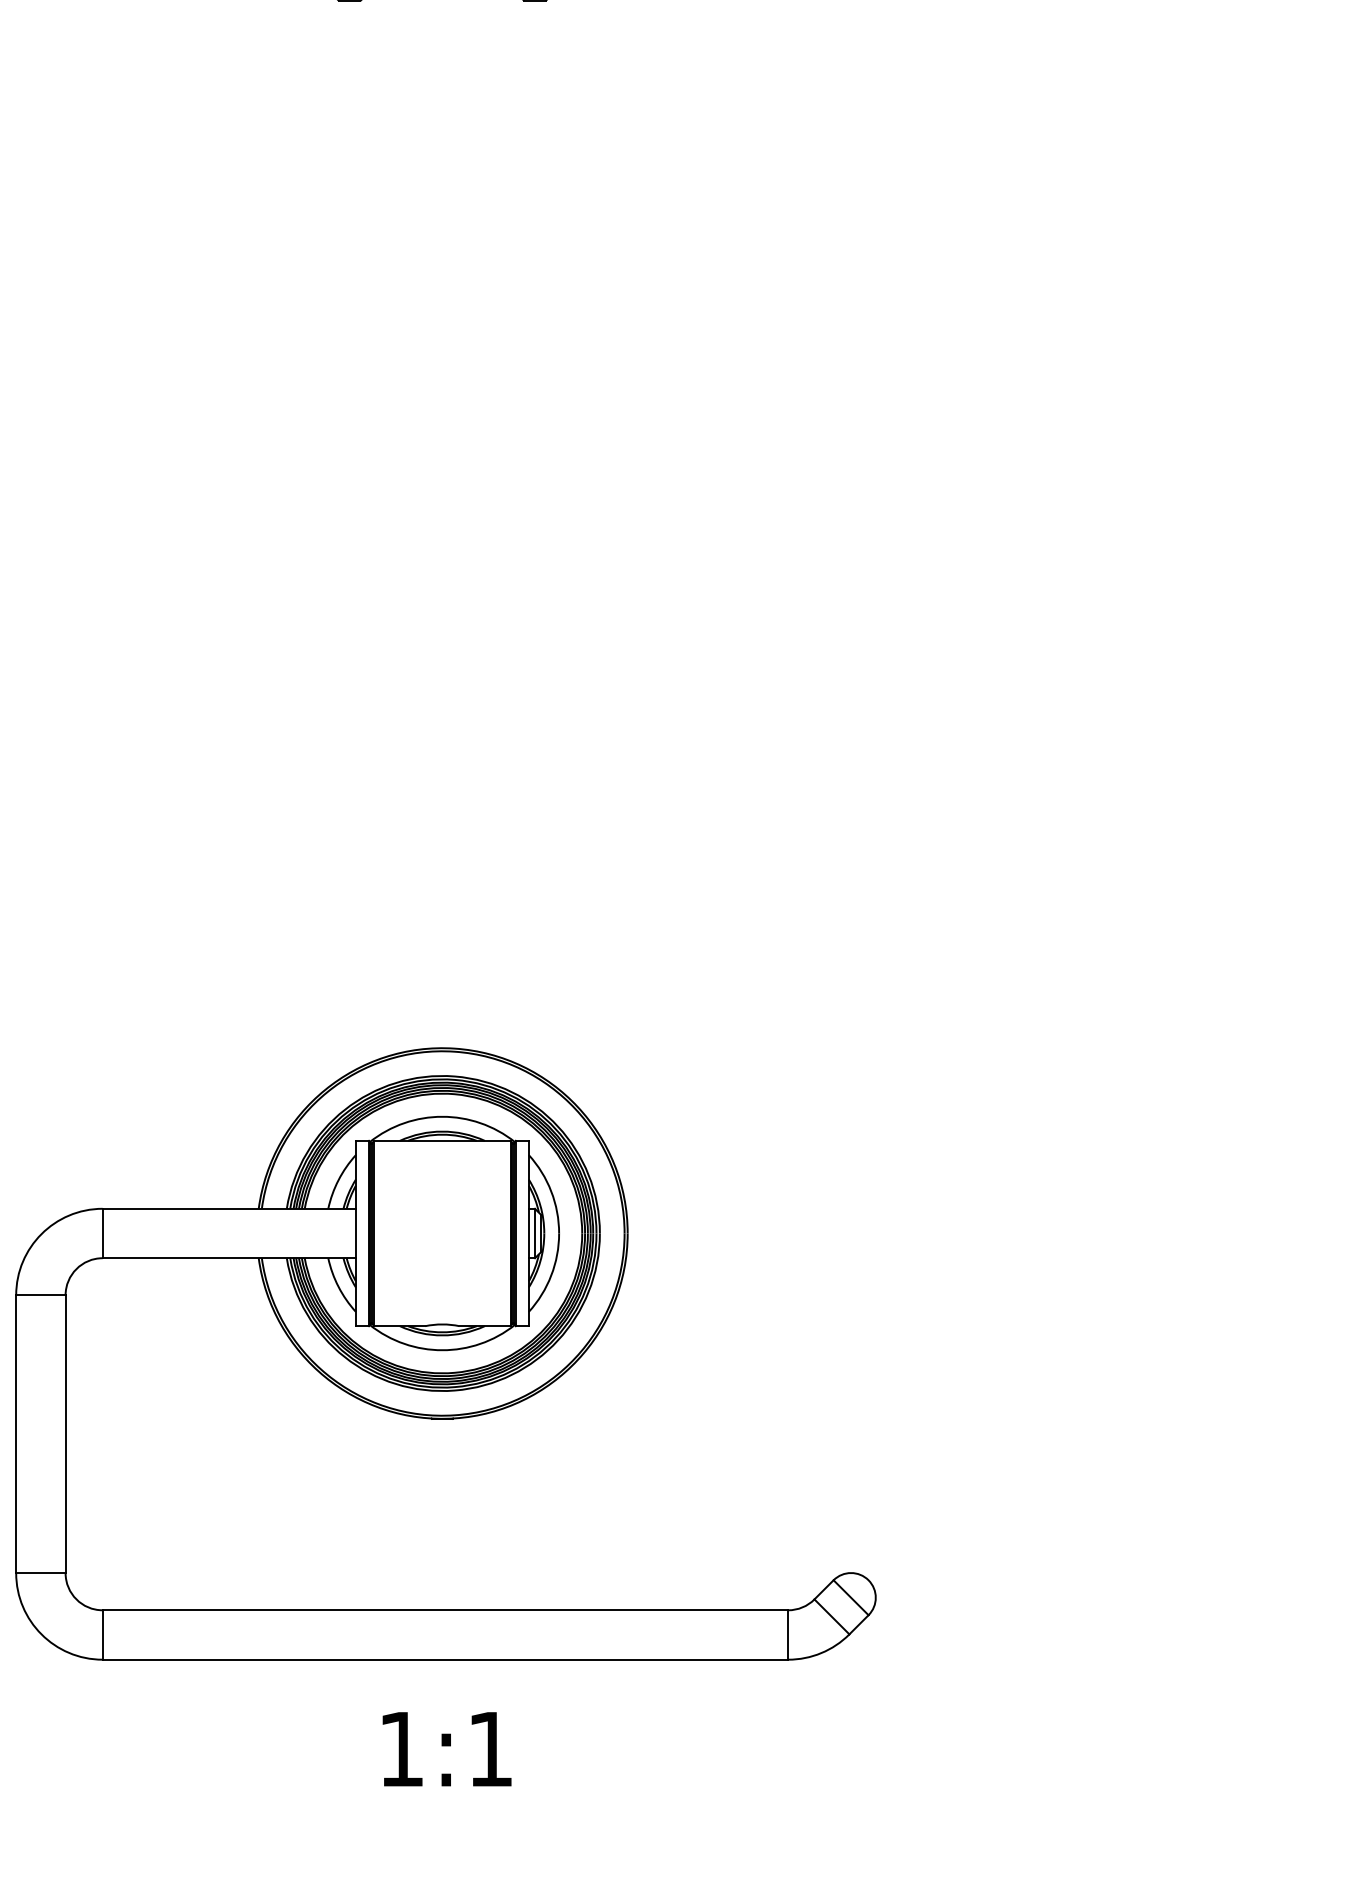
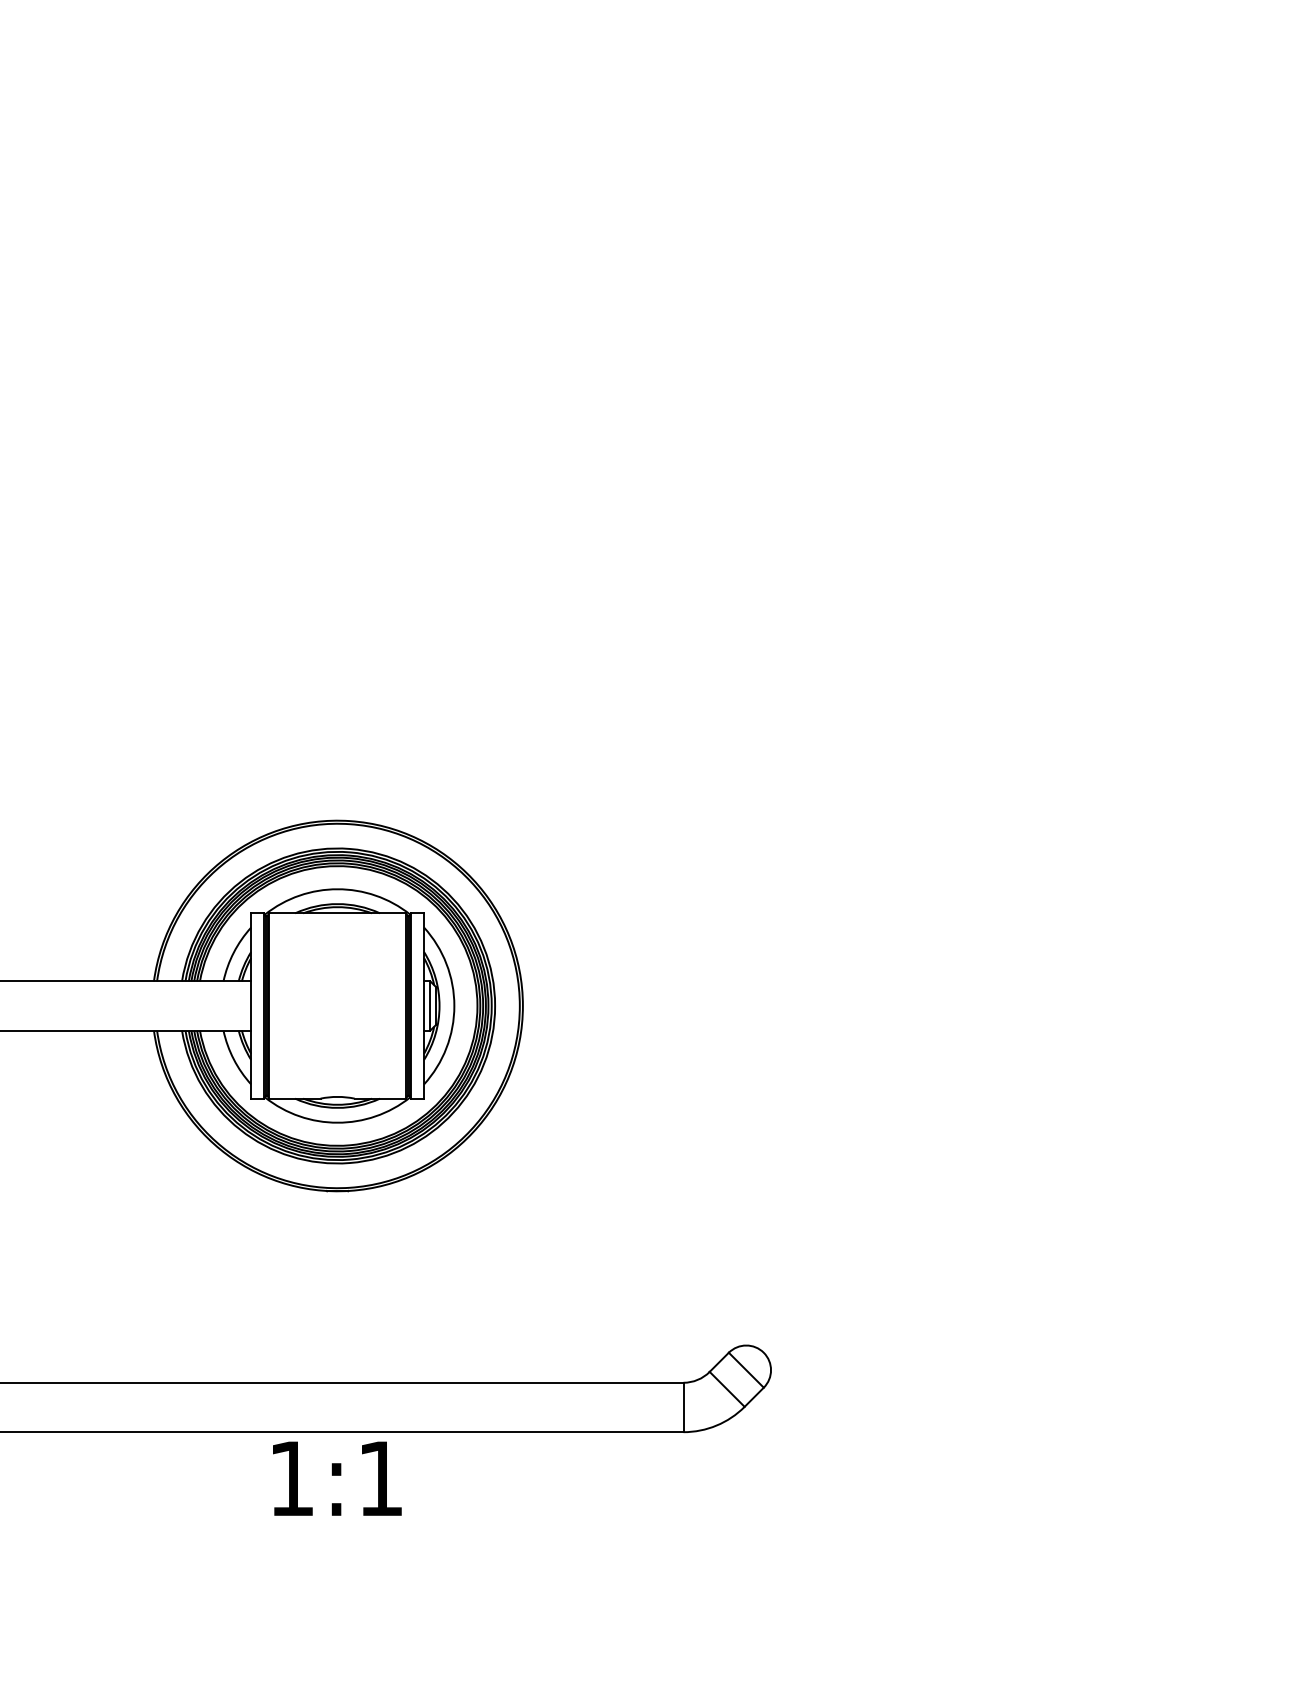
text: (446, 1749) -> (336, 1478), moved

